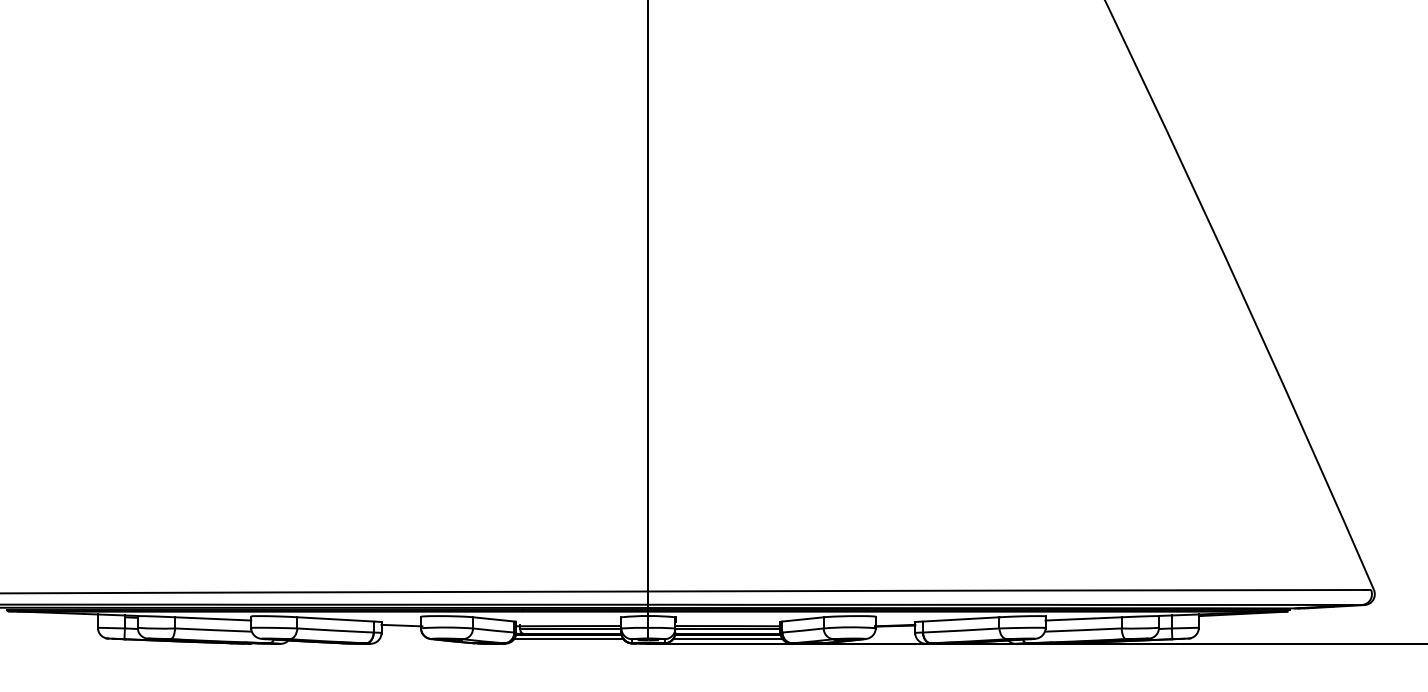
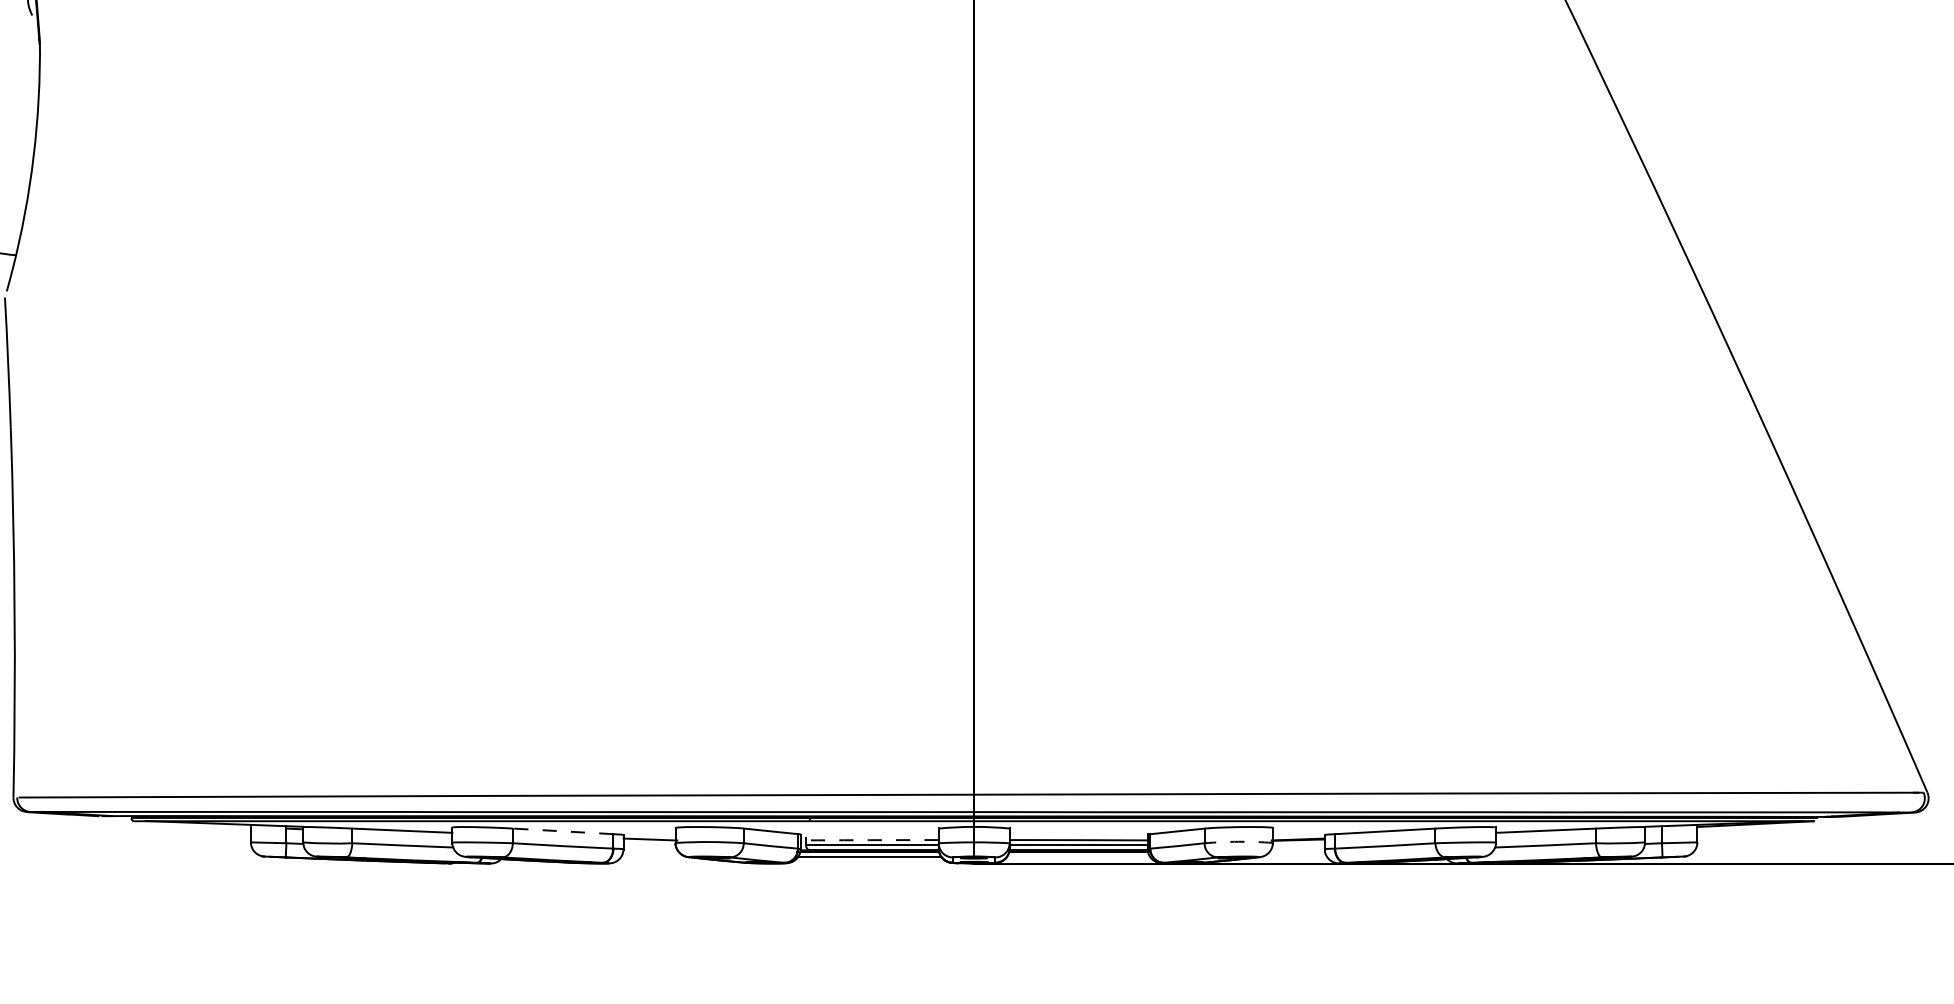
line: (335, 619) -> (562, 831), solid -> dashed
arc: (568, 626) -> (869, 840), solid -> dashed
arc: (849, 627) -> (1238, 841), solid -> dashed
line: (729, 639) -> (1080, 857), removed

